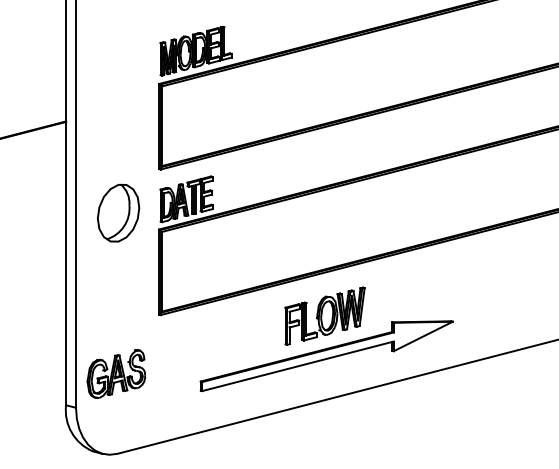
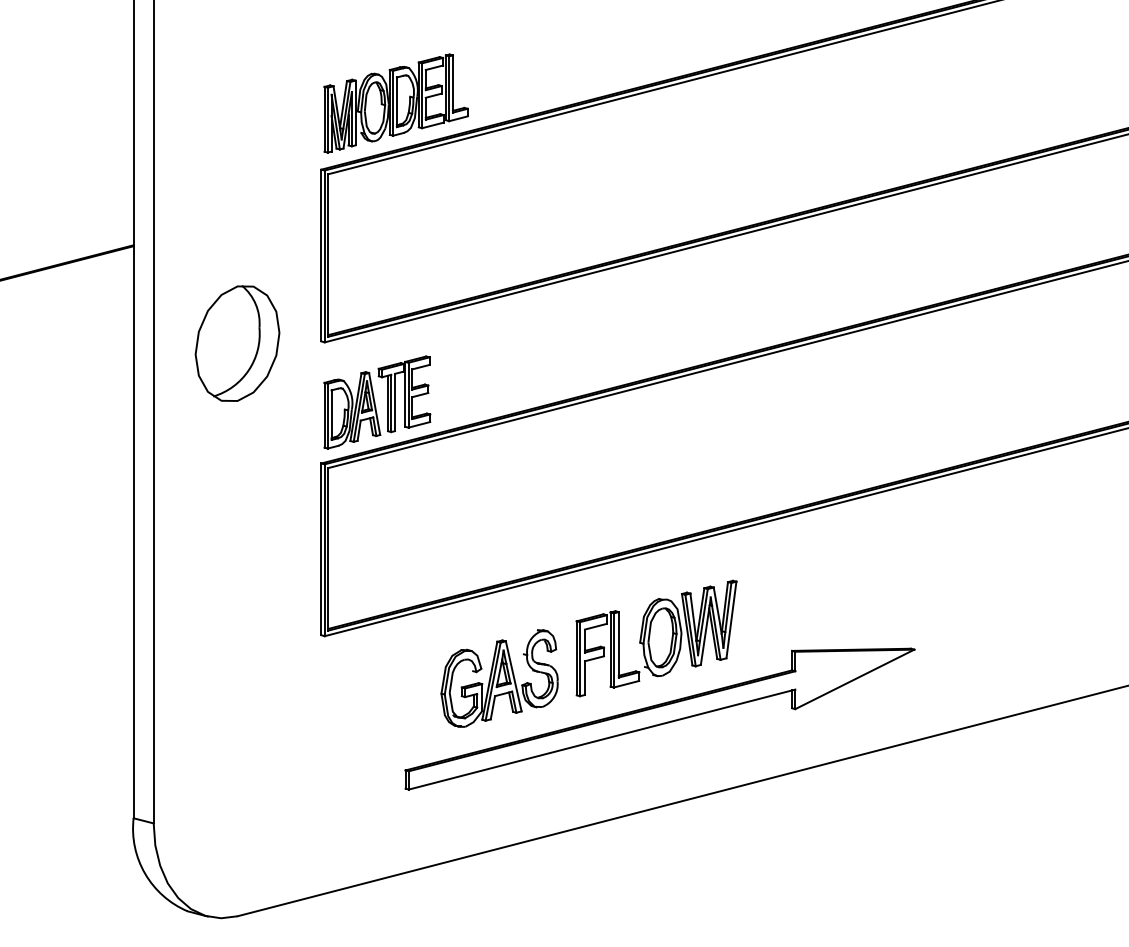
part: (118, 212) -> (237, 342), moved
part: (116, 373) -> (499, 677), moved

